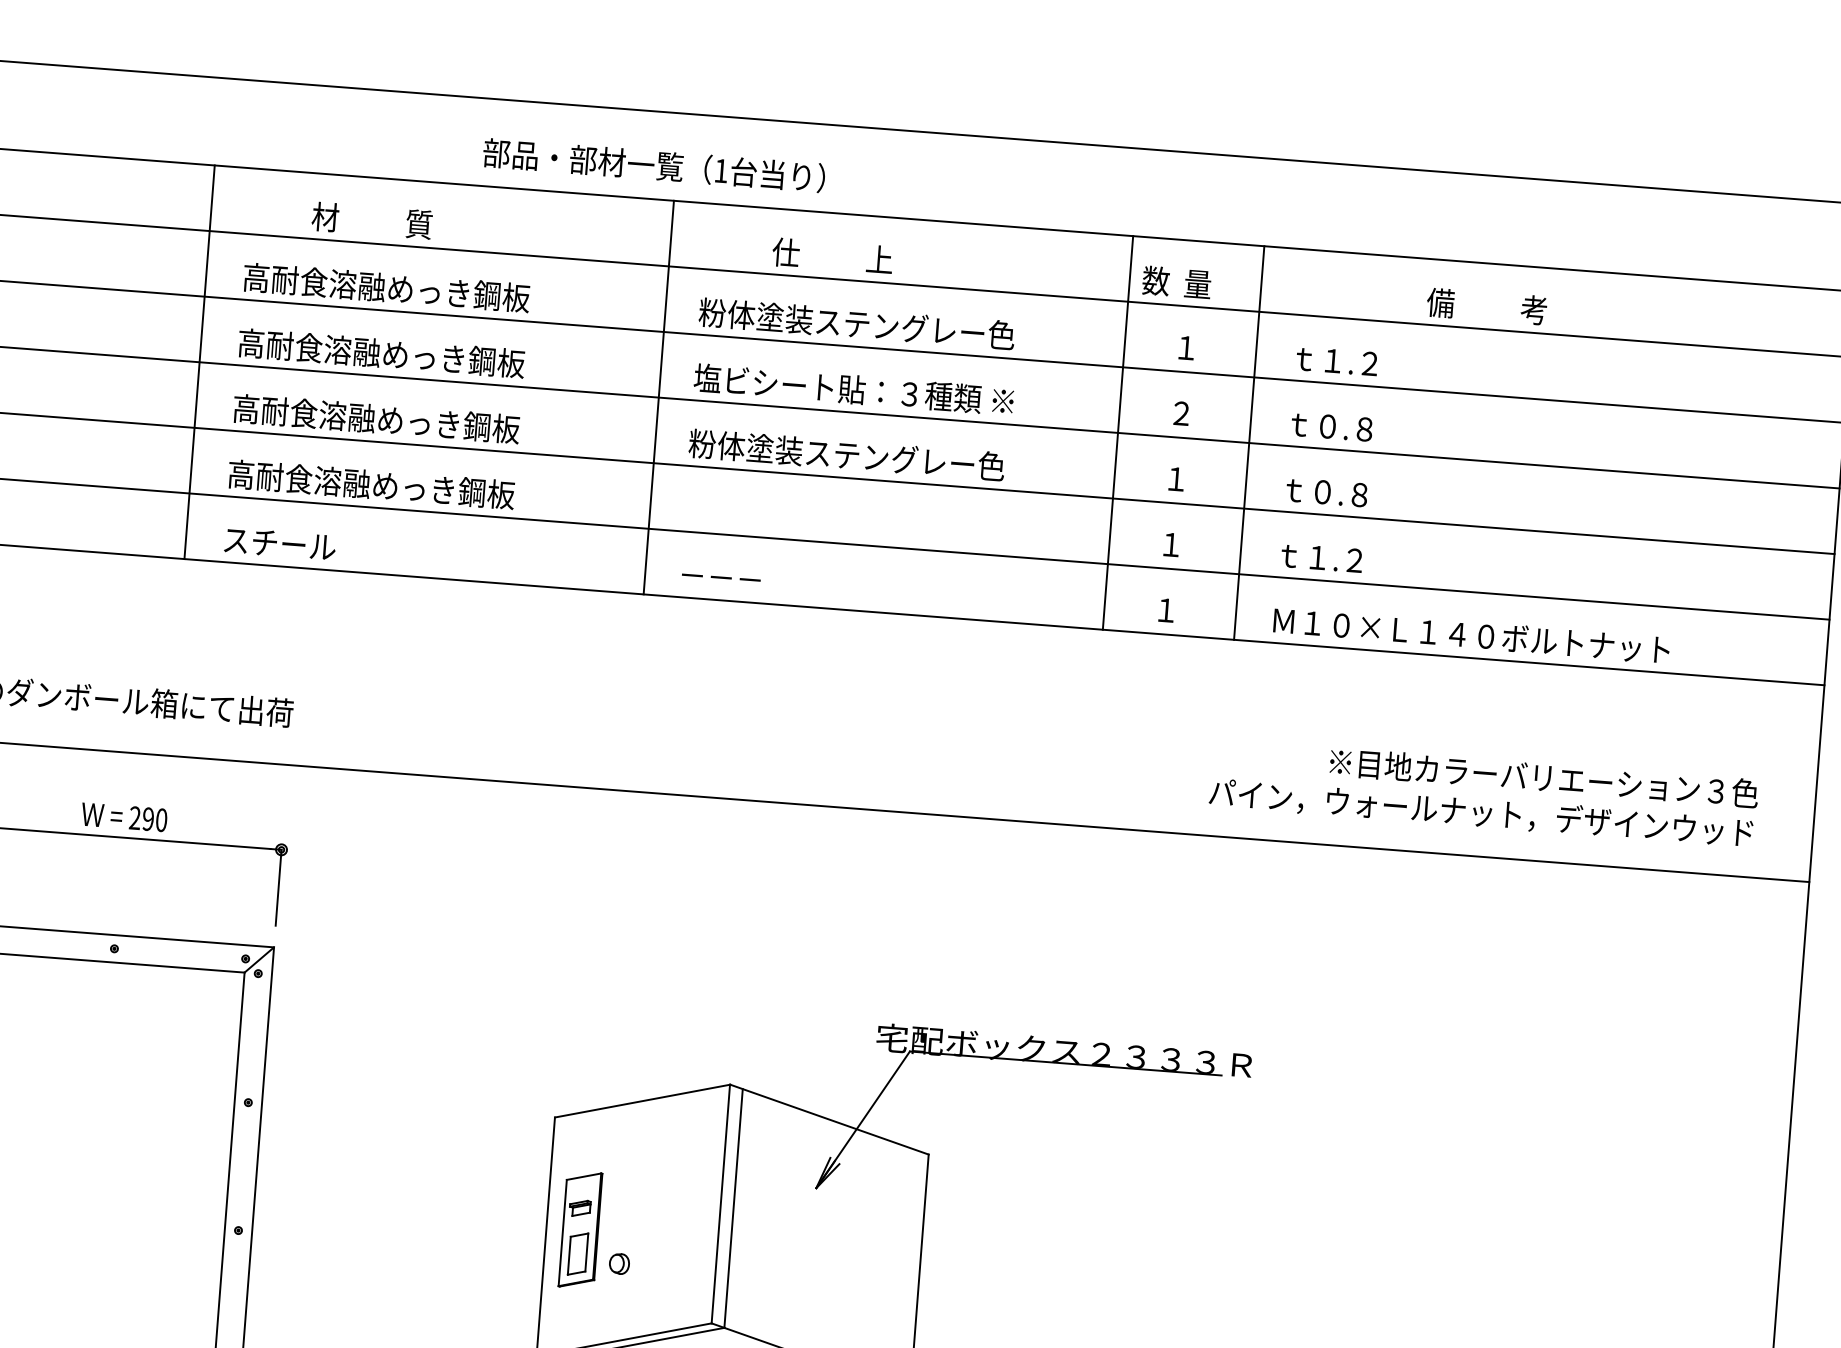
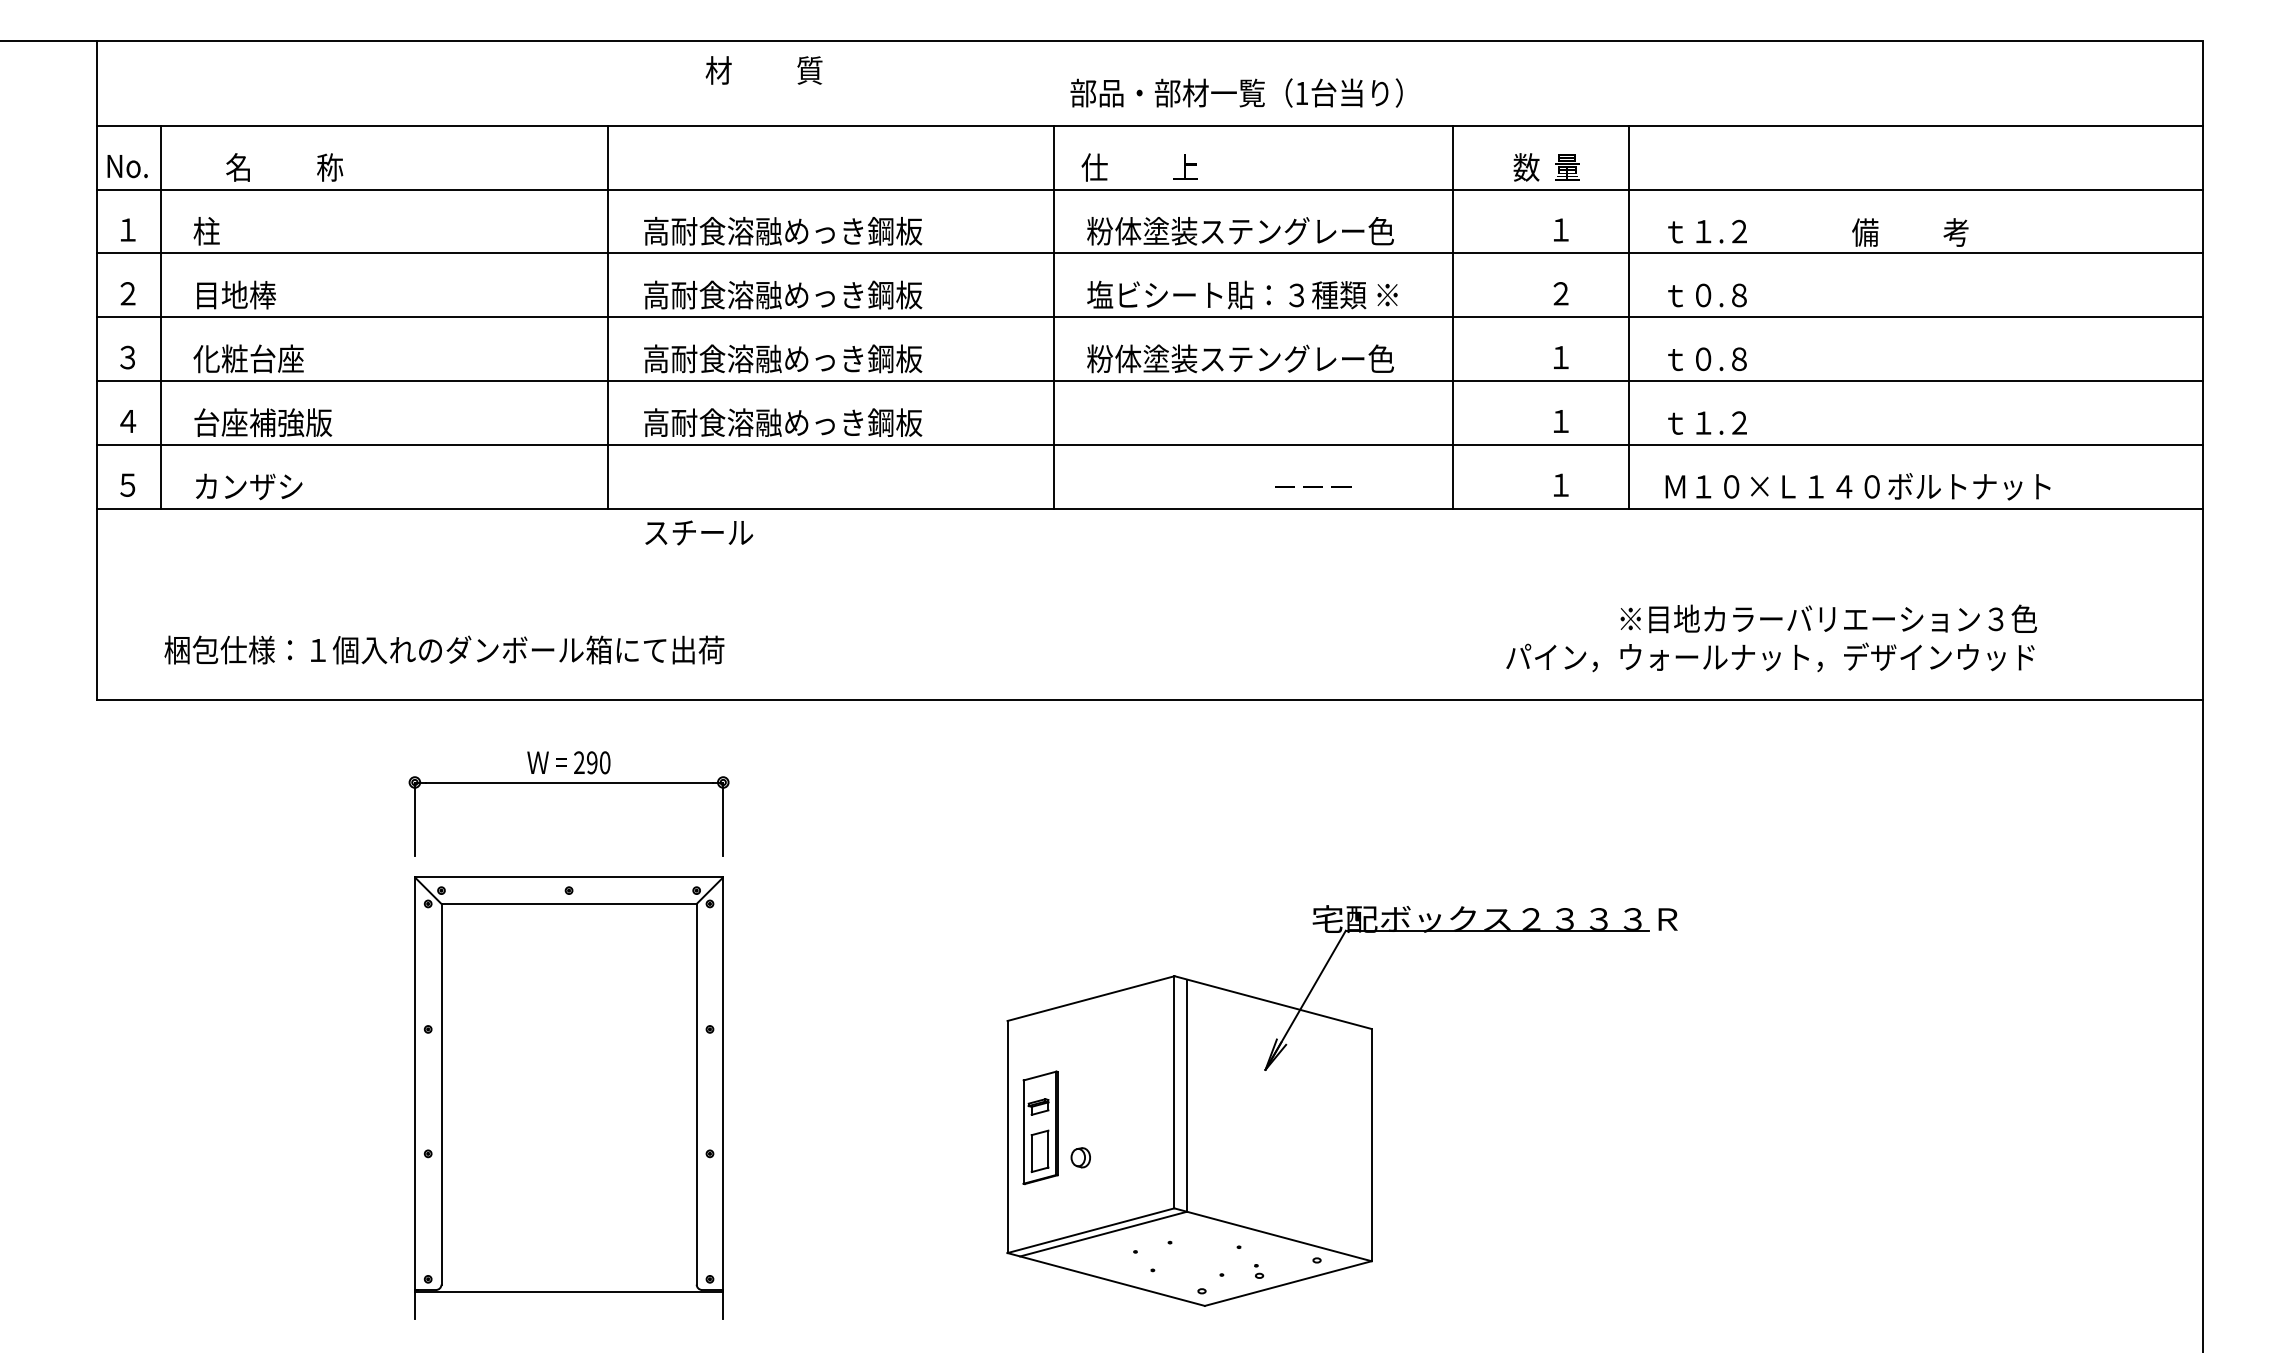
text: (654, 164) -> (1236, 92), moved
text: (371, 220) -> (763, 70), moved
text: (832, 256) -> (1139, 167), moved
text: (1487, 306) -> (1910, 232), moved
line: (1118, 432) -> (1453, 316), moved
text: (280, 543) -> (699, 532), moved
text: (721, 577) -> (1313, 486), moved
text: (1483, 793) -> (1771, 638), moved

